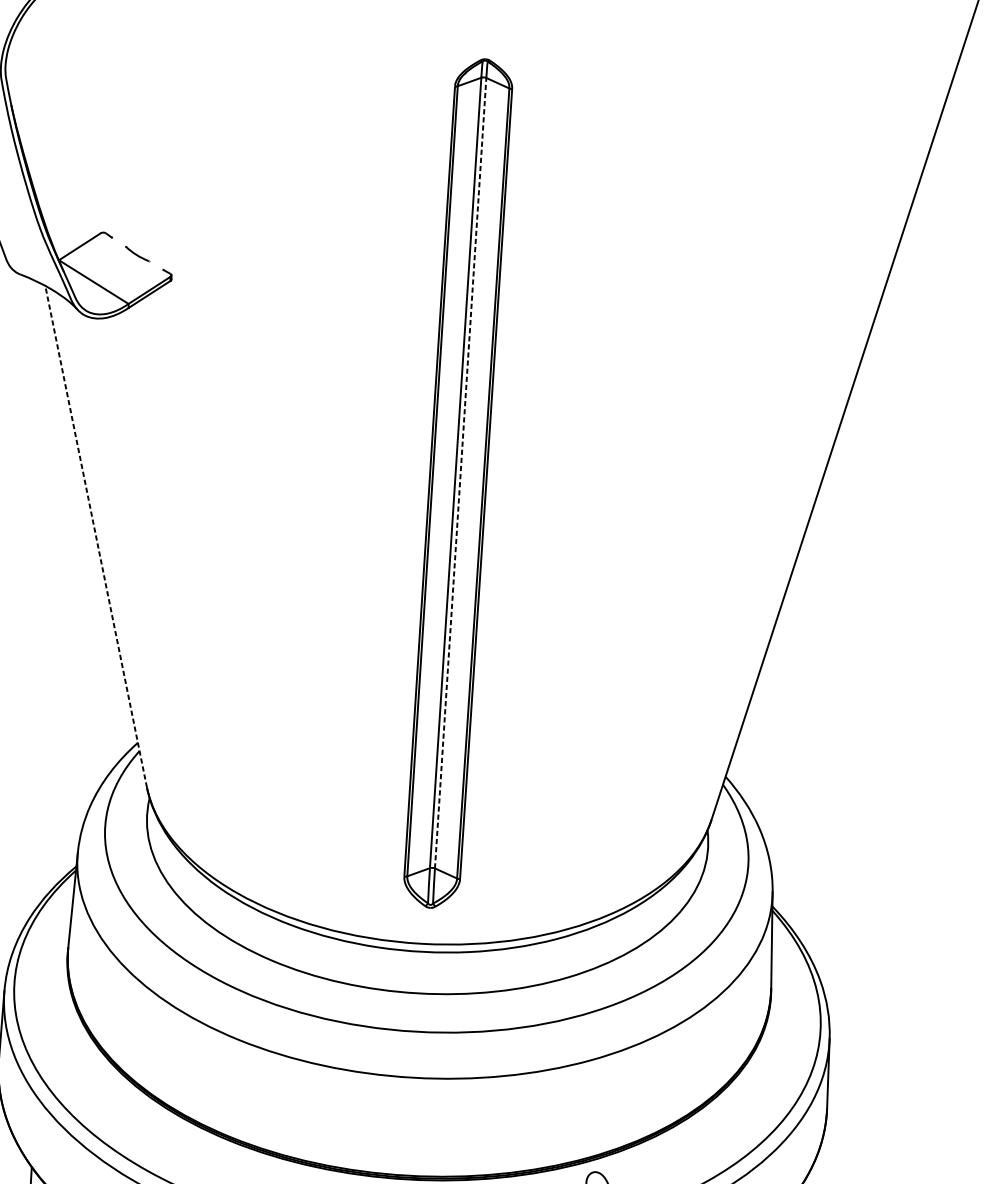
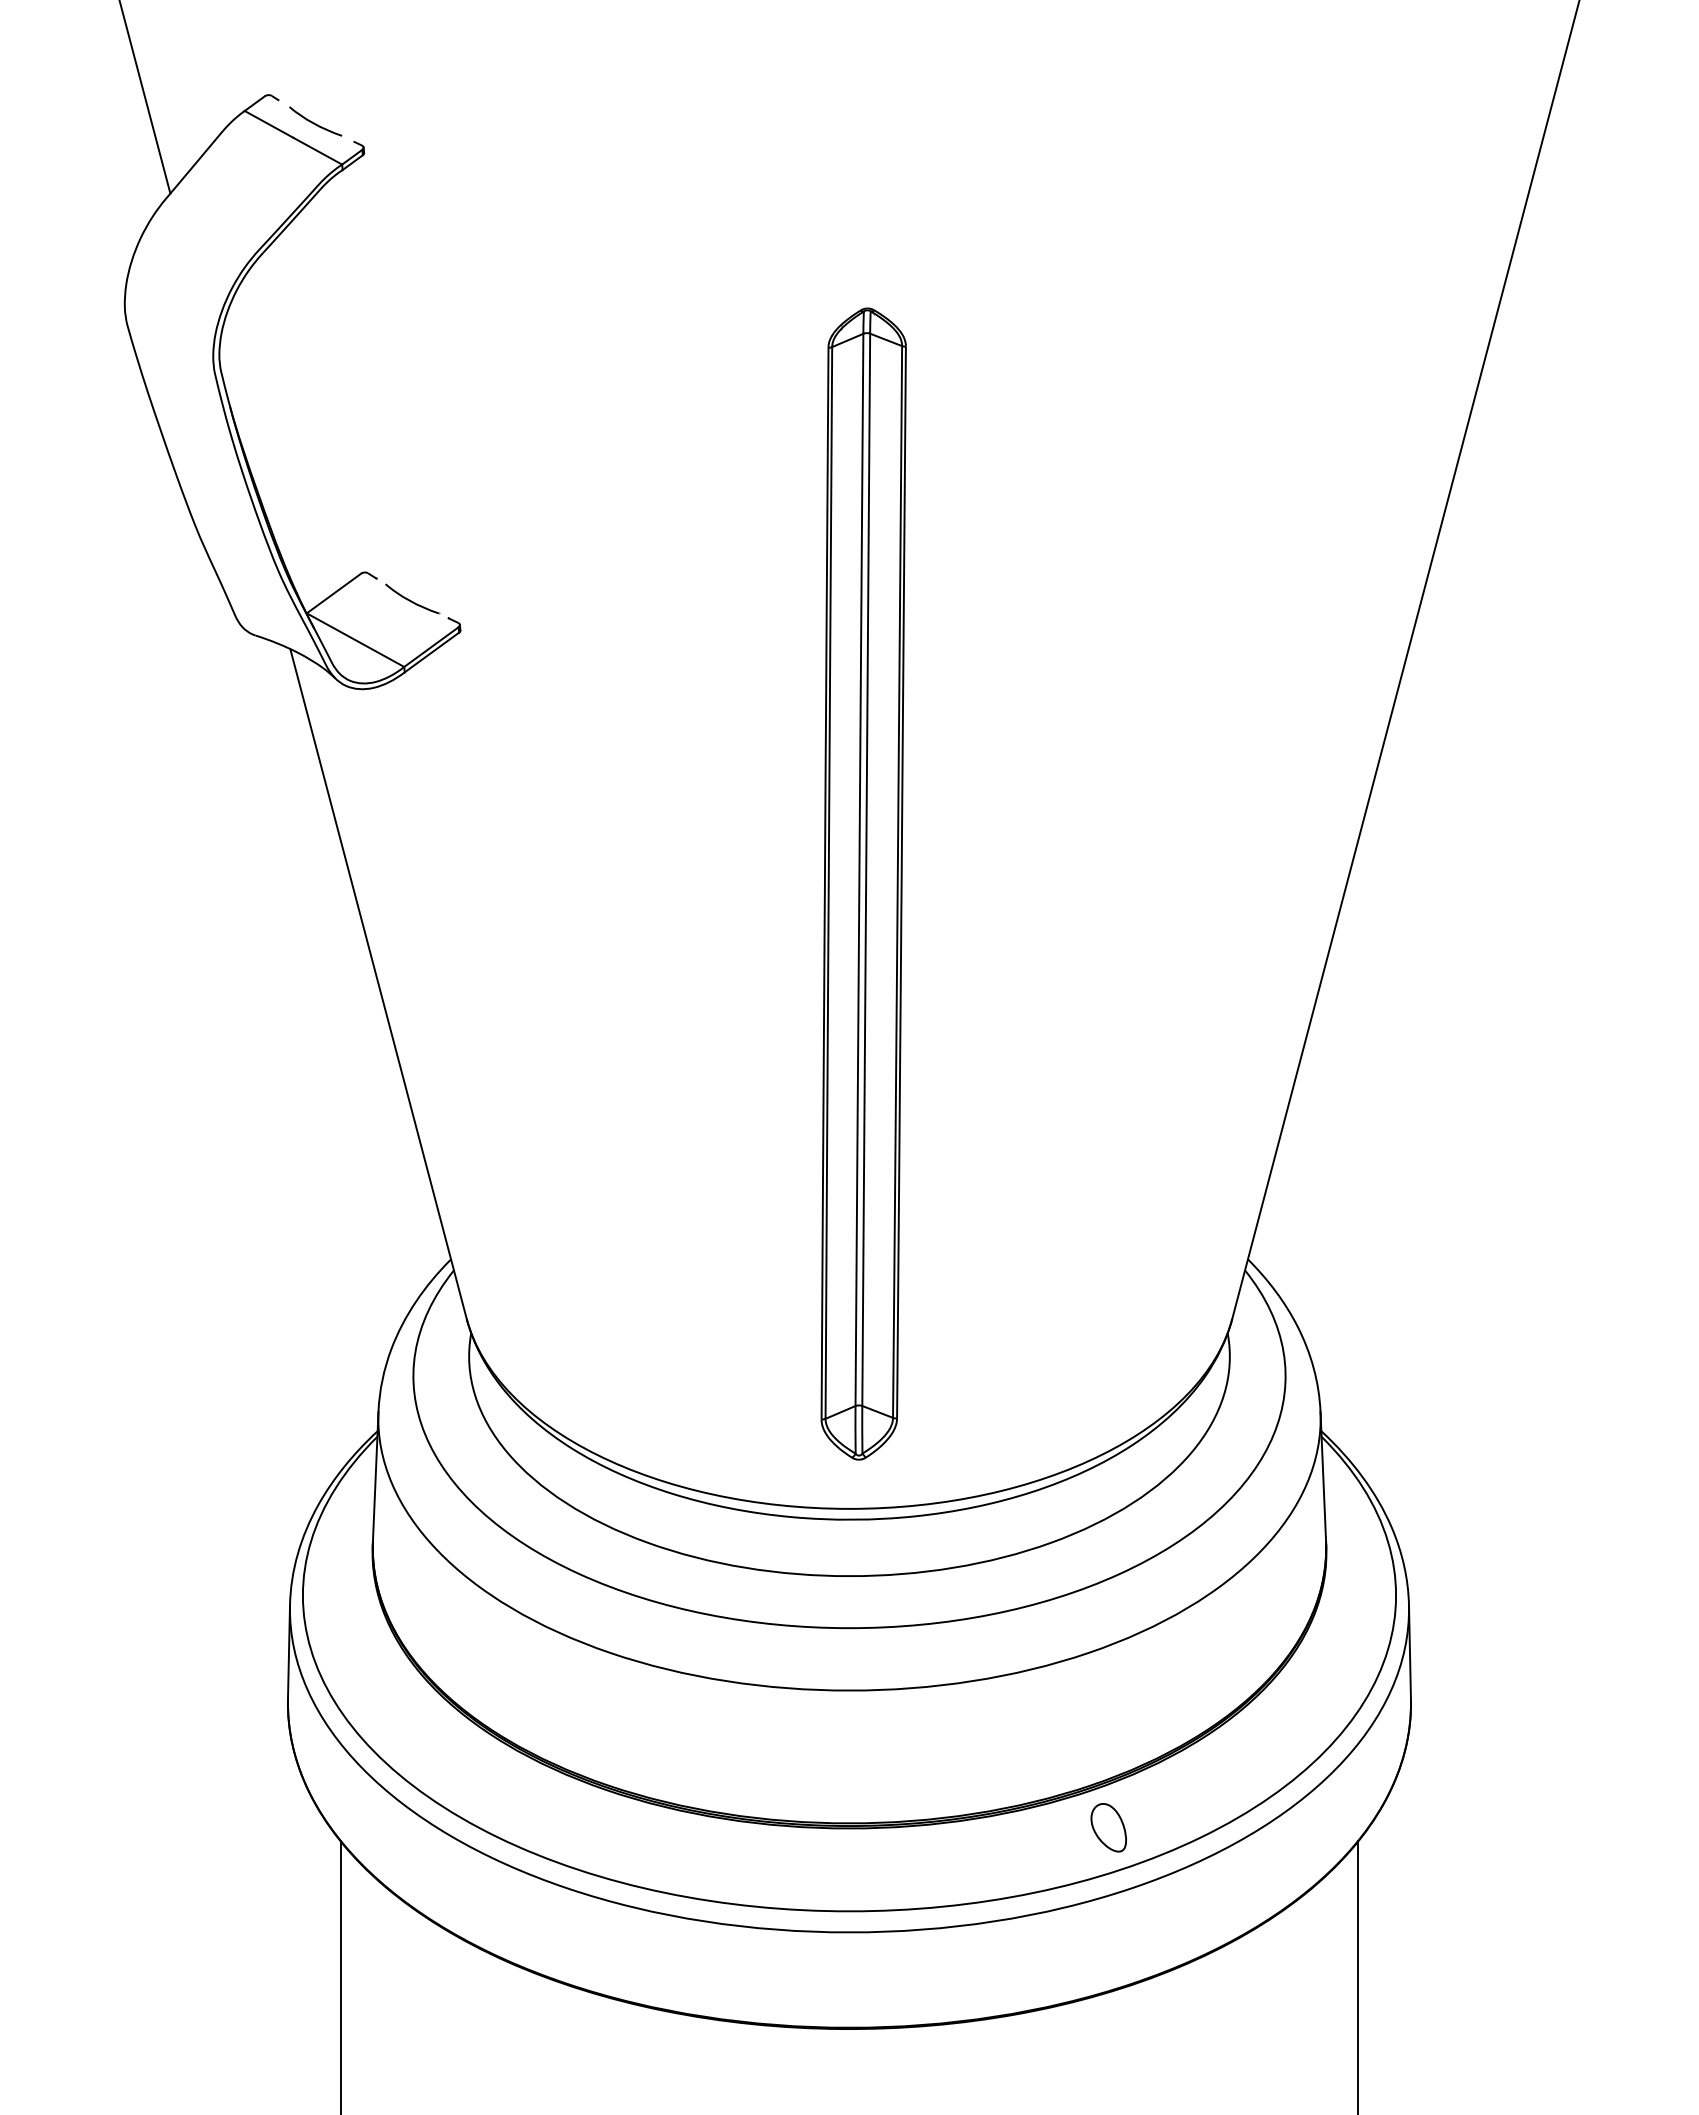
part: (137, 253) -> (412, 598), size x1.67
line: (460, 472) -> (866, 869), dashed -> solid
line: (96, 536) -> (378, 983), dashed -> solid

